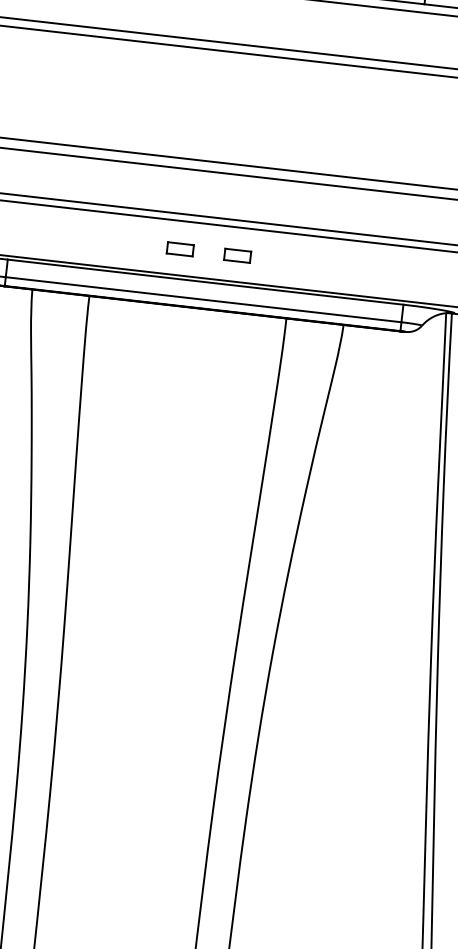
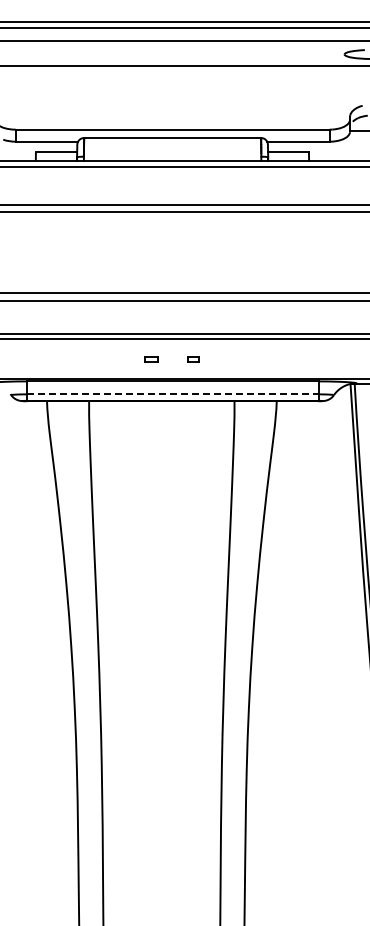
part: (180, 249) -> (151, 359), size x0.7
part: (237, 255) -> (193, 359), size x0.6
line: (204, 300) -> (173, 394), solid -> dashed

